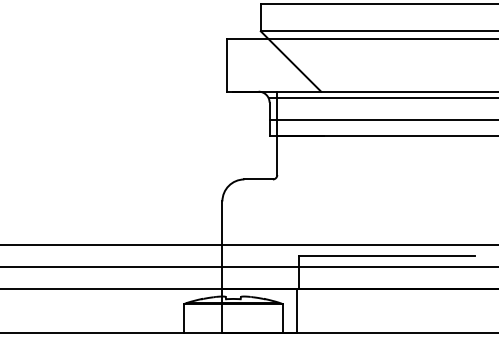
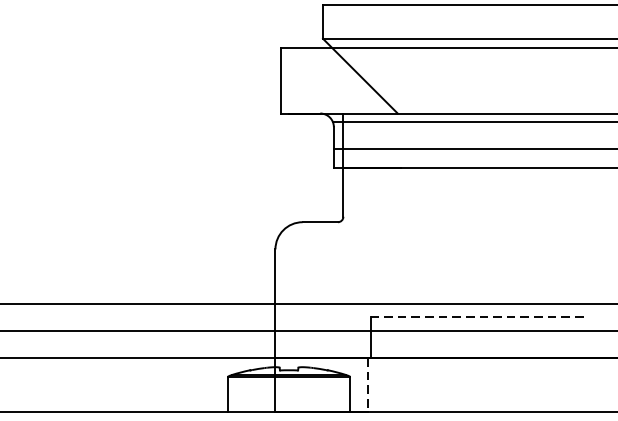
line: (387, 256) -> (479, 317), solid -> dashed
line: (297, 311) -> (368, 385), solid -> dashed

